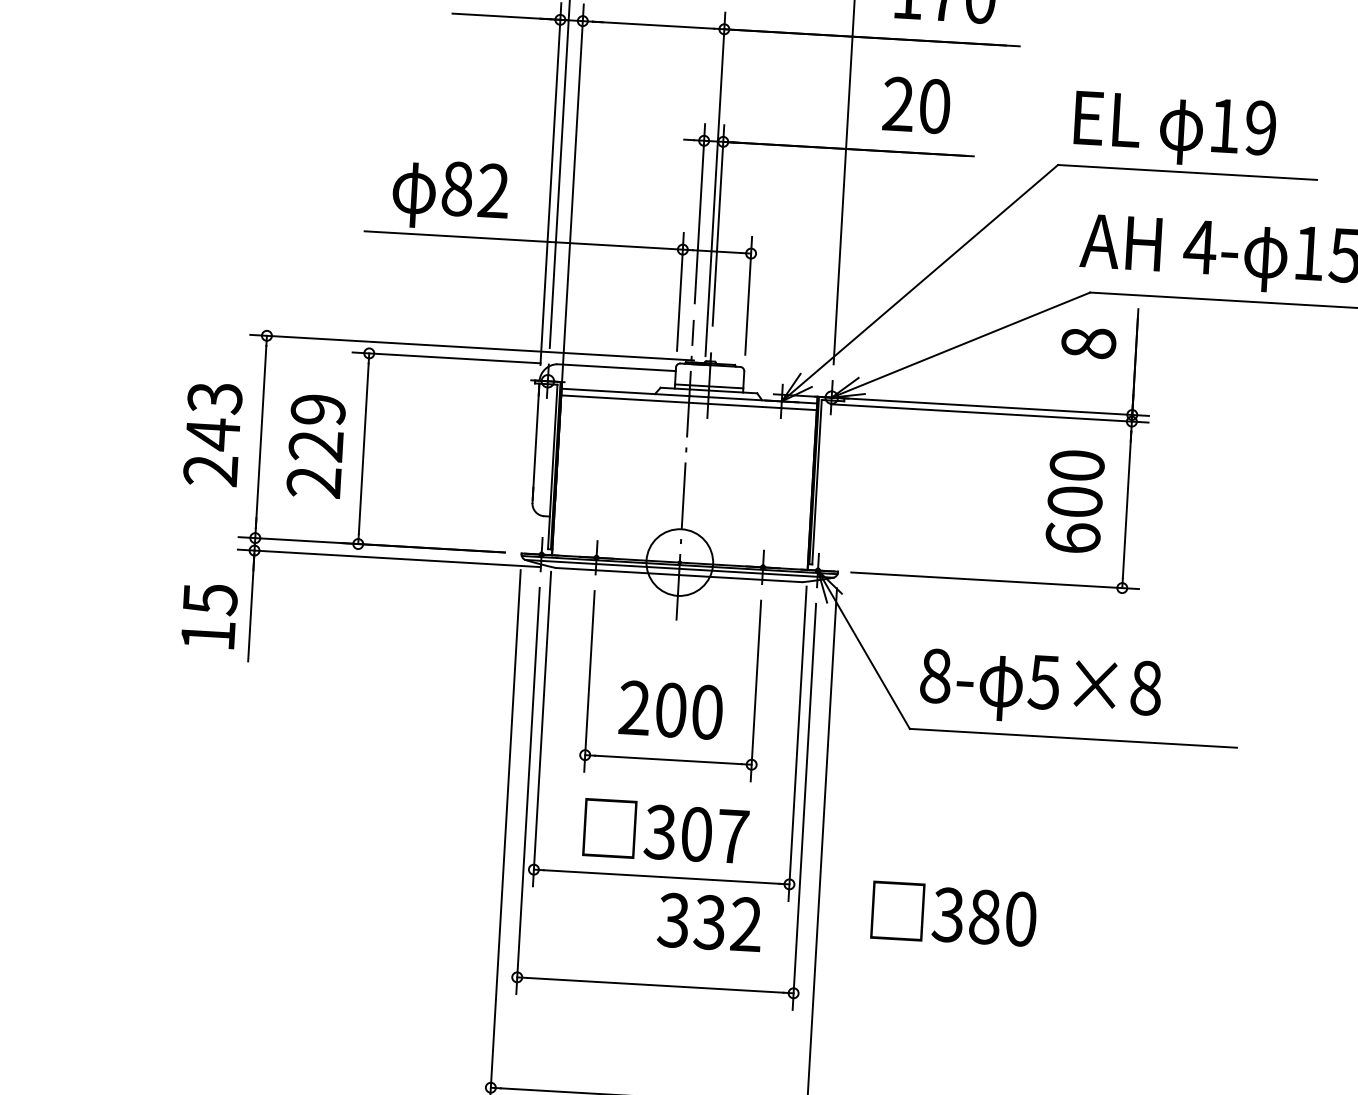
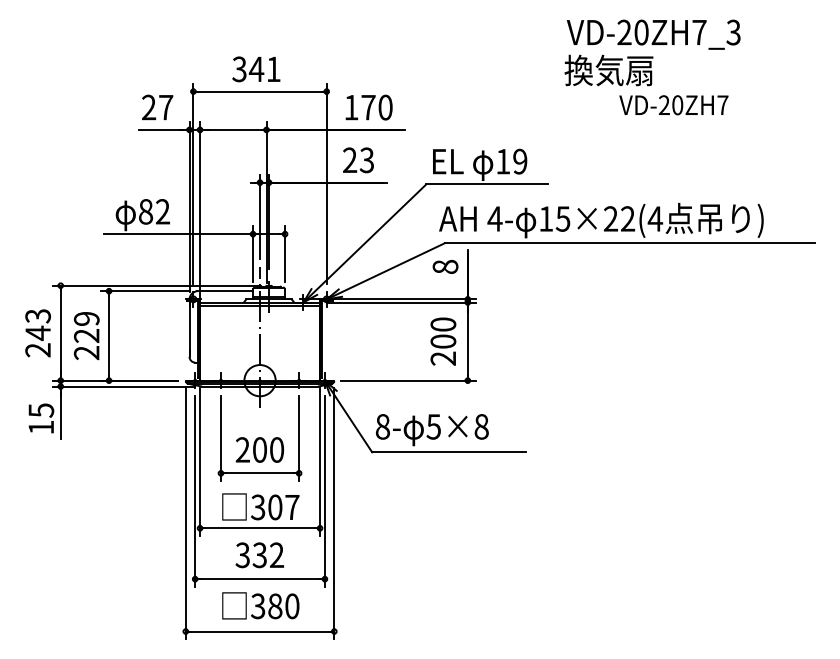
text: (933, 106) -> (366, 160), 20 -> 23
text: (1073, 537) -> (443, 358), 600 -> 200
text: (953, 913) -> (260, 605), moved
text: (709, 922) -> (259, 555), moved

